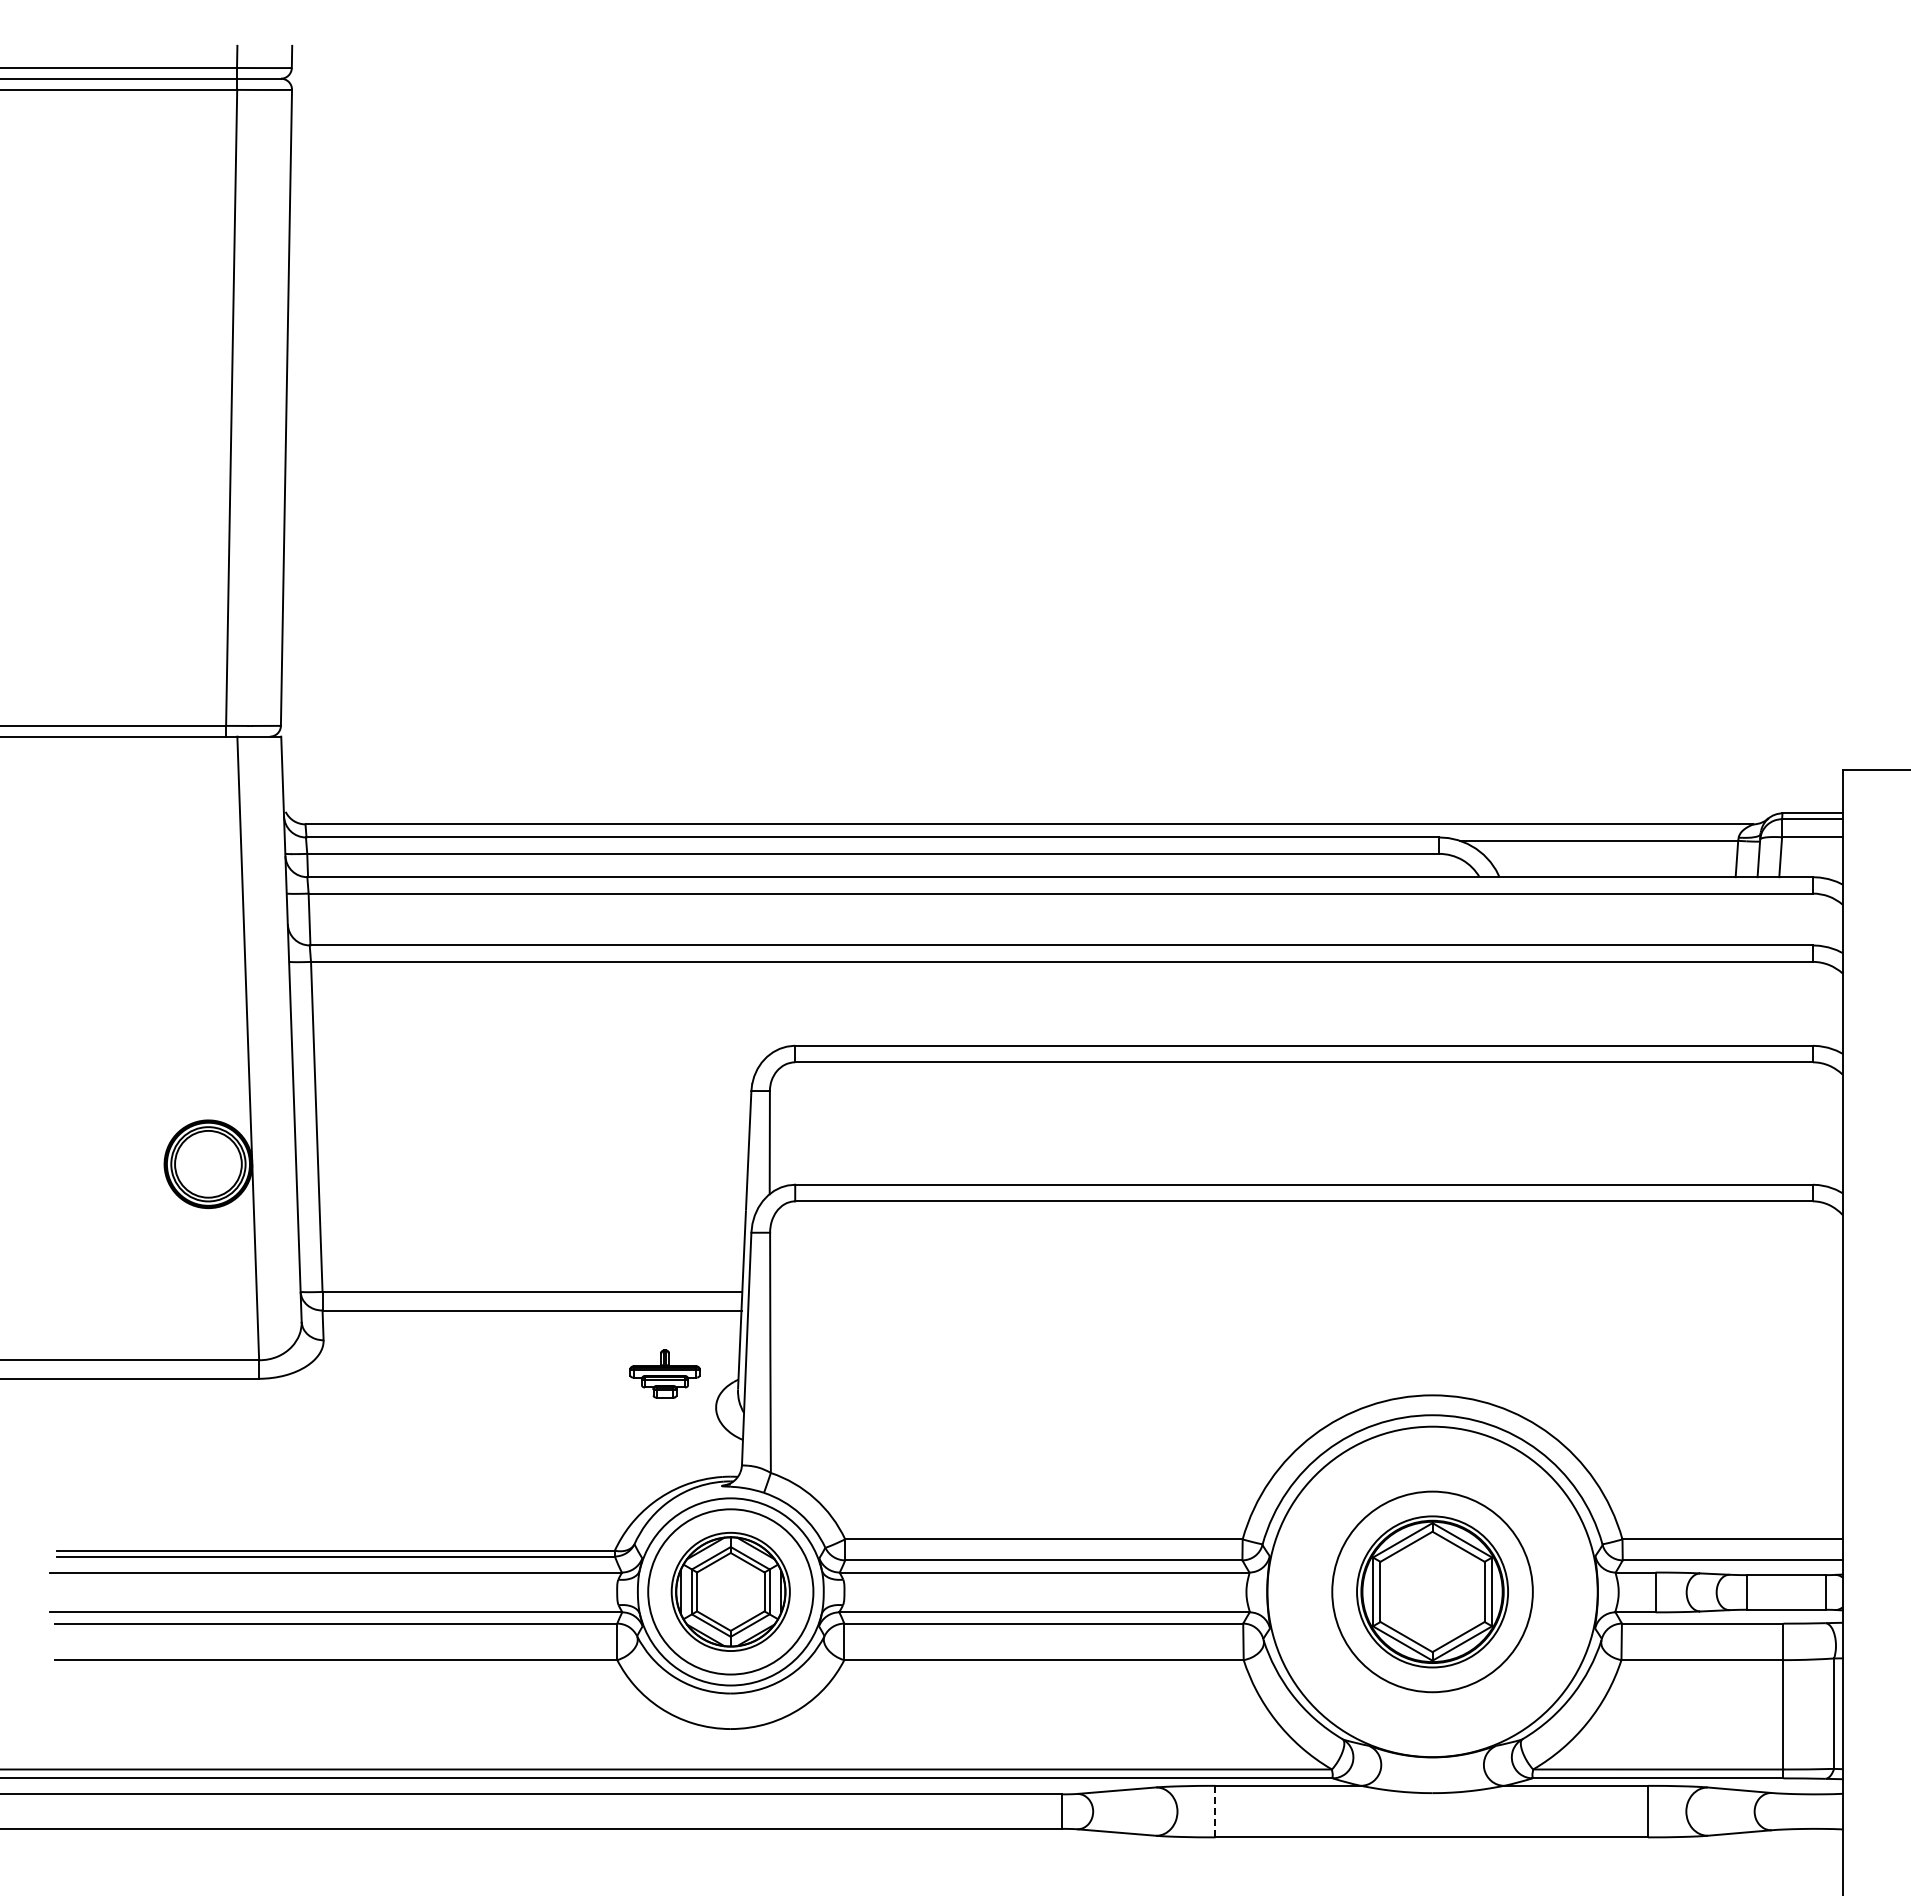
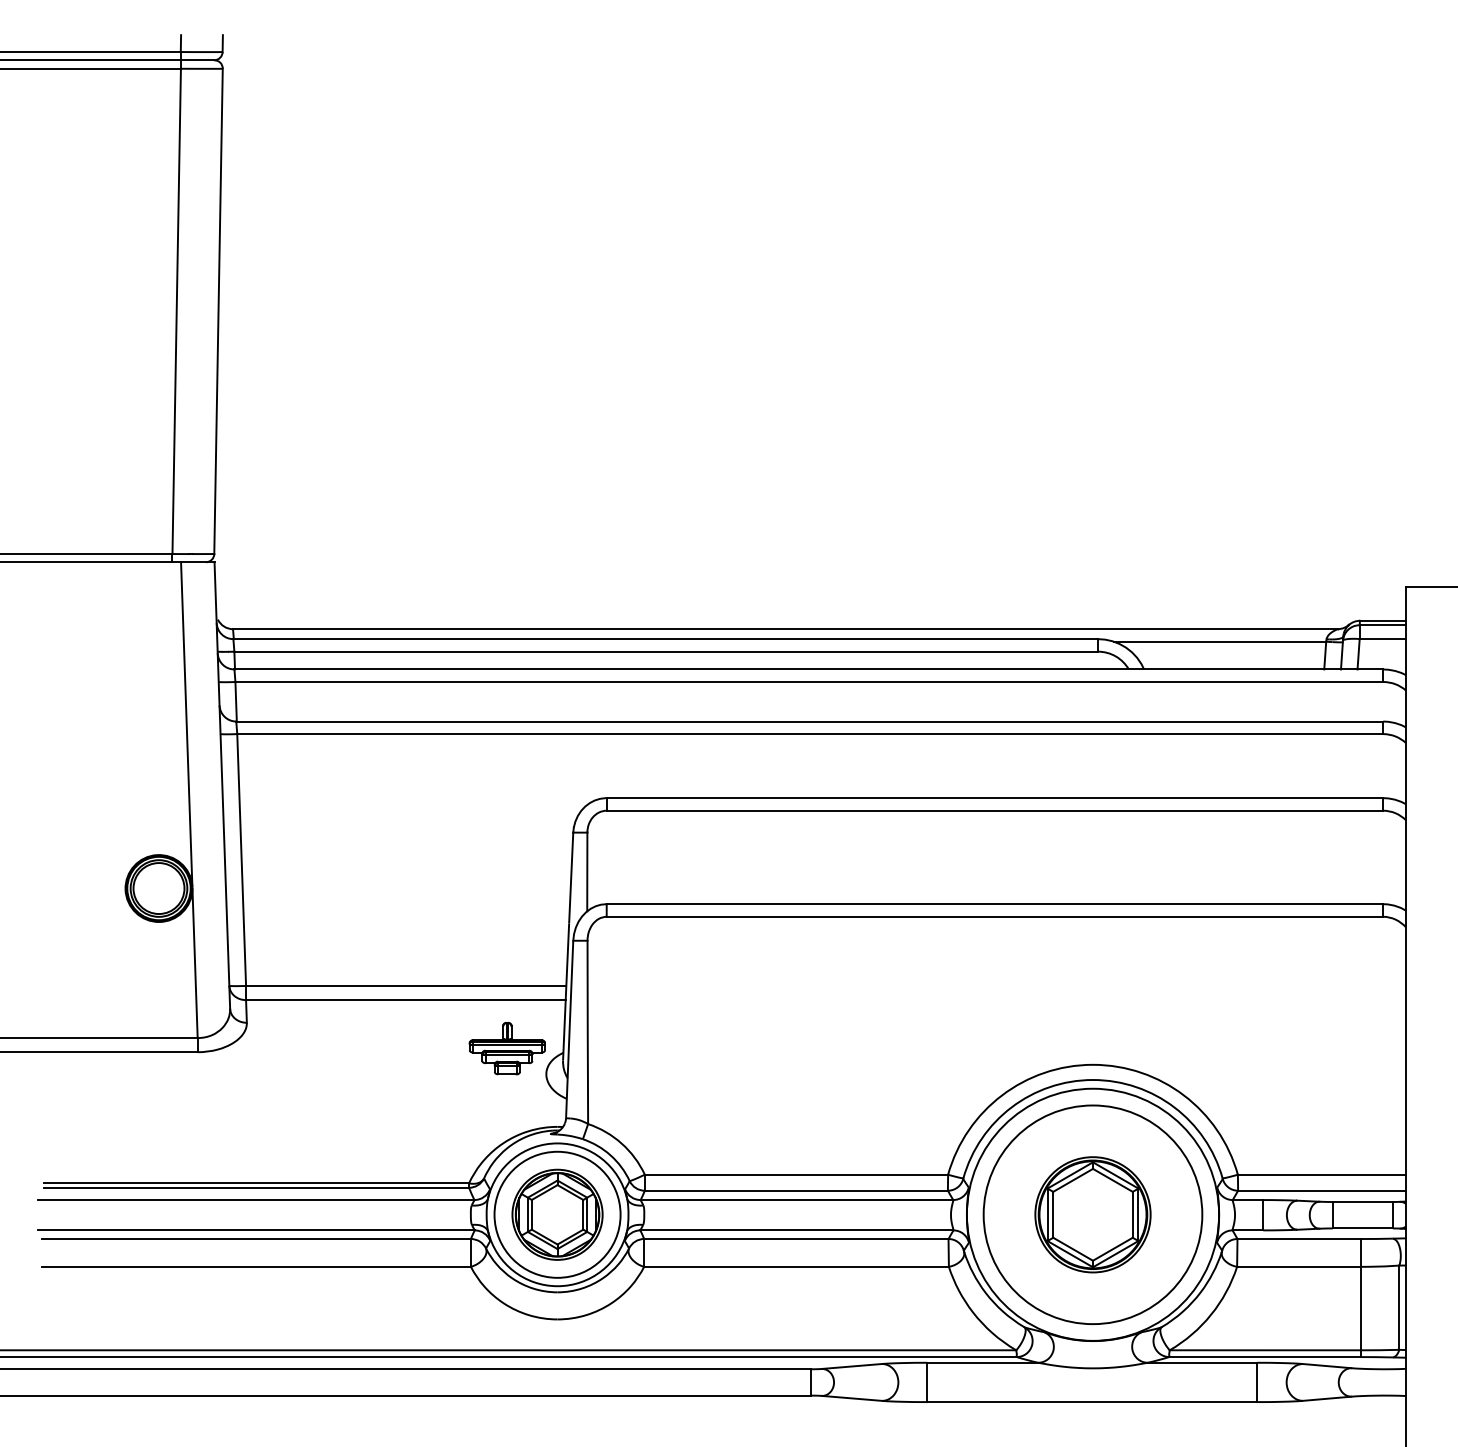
part: (664, 1373) -> (506, 1048), size x1.43
circle: (1432, 1591) -> (1092, 1214), size x1.43
line: (1215, 1811) -> (927, 1382), dashed -> solid

